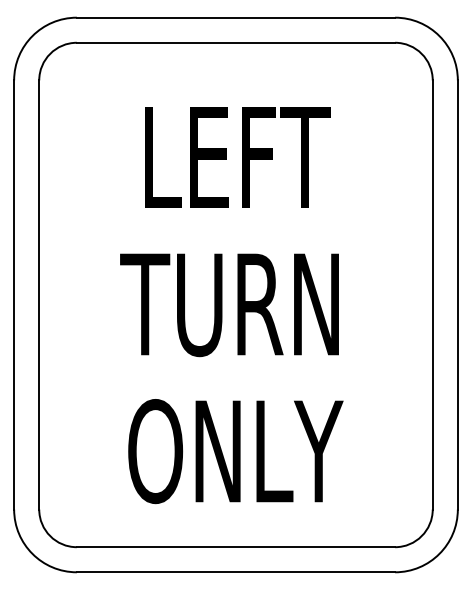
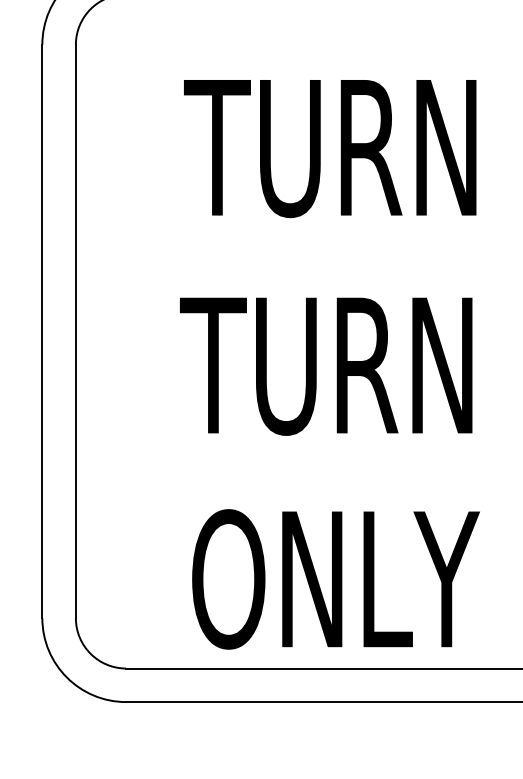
text: (229, 158) -> (330, 149), LEFT -> TURN
text: (229, 305) -> (326, 366), moved
text: (235, 451) -> (335, 579), moved

